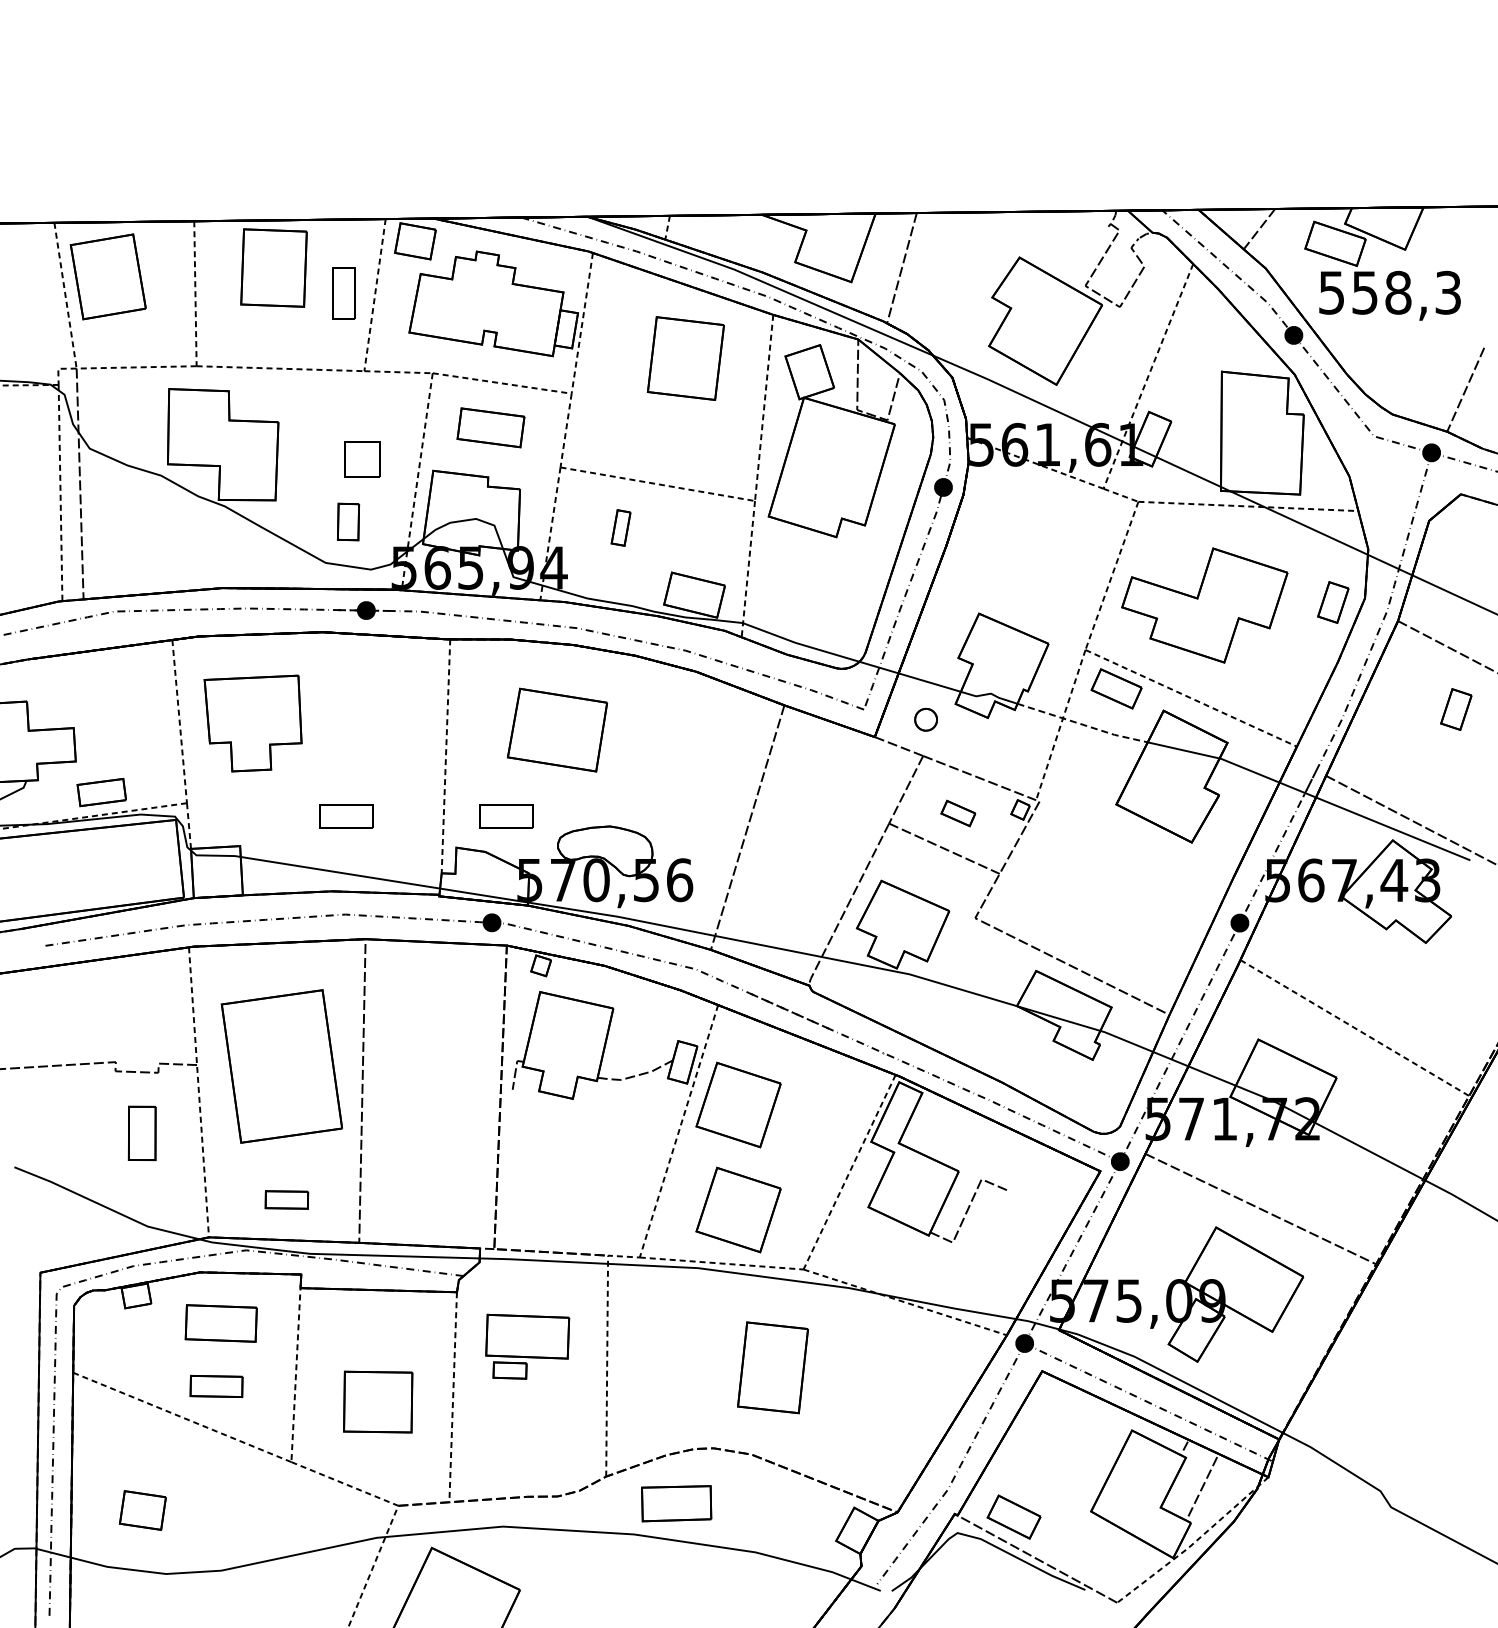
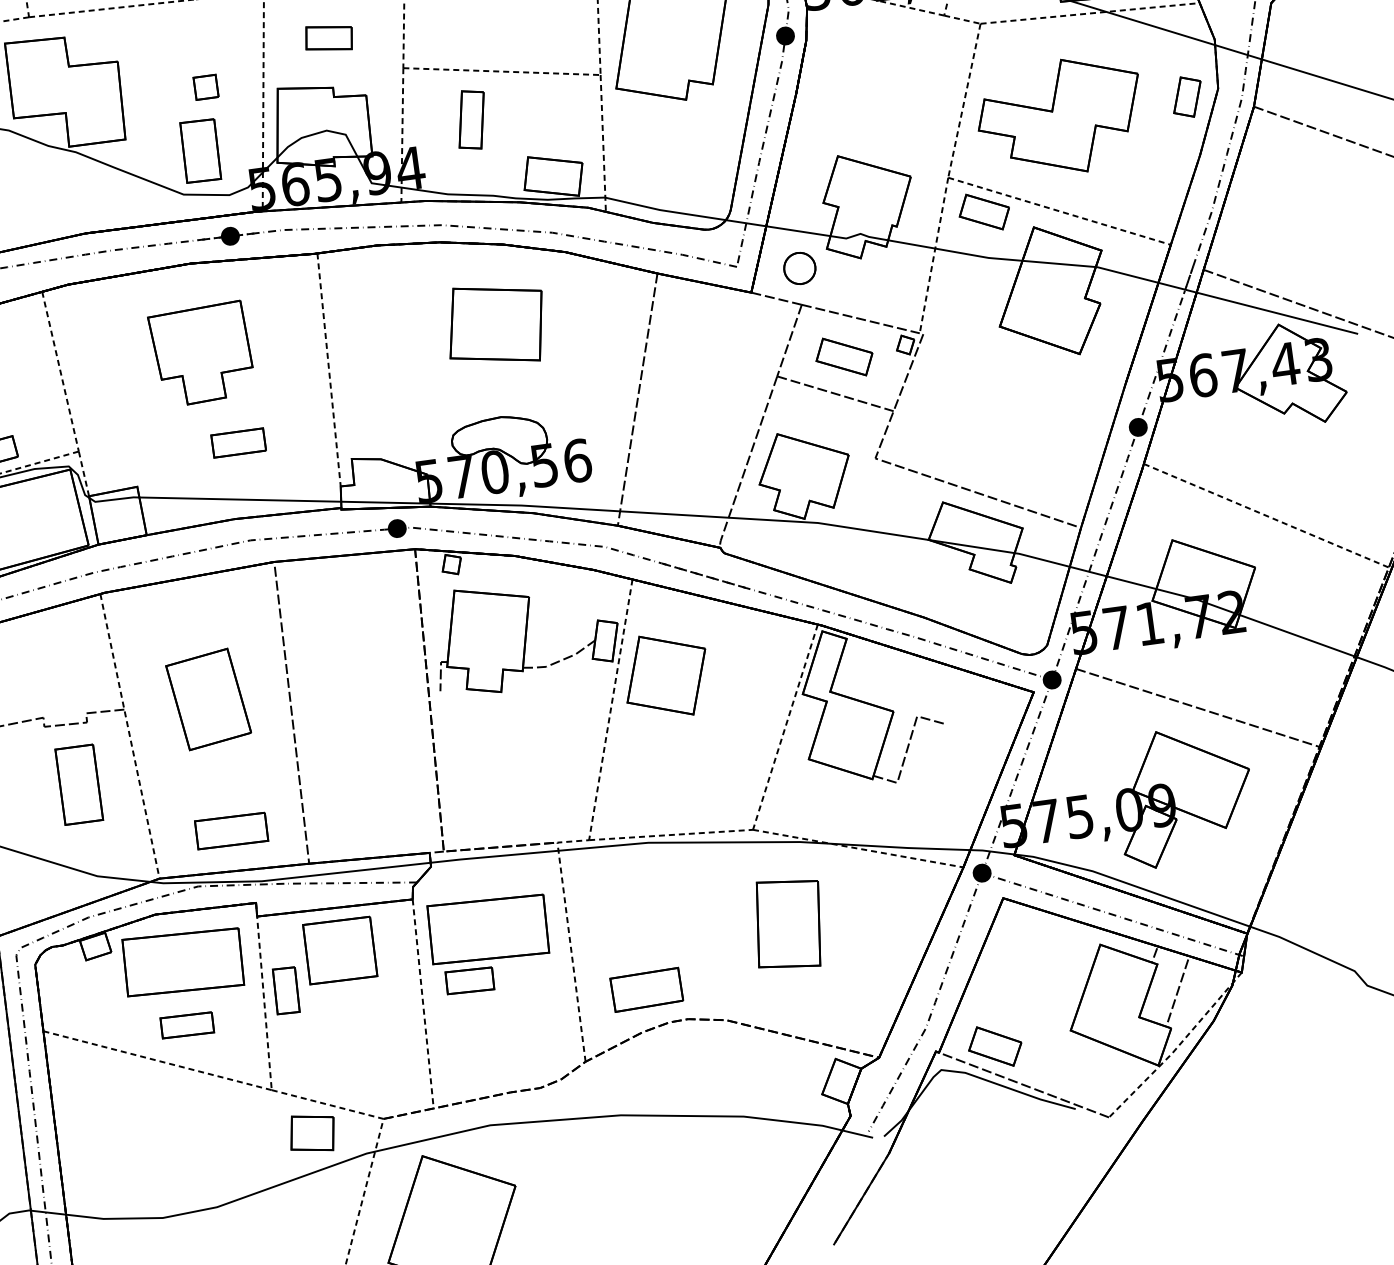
part: (490, 427) -> (328, 38), size x0.71
part: (362, 459) -> (206, 87), size x0.62
part: (348, 521) -> (200, 150), size x1.67
part: (620, 527) -> (470, 119), size x1.67
part: (1456, 709) -> (1323, 186), removed
part: (925, 719) -> (799, 268), size x1.43
part: (252, 723) -> (201, 354), moved
line: (1083, 724) -> (956, 251), dashed -> solid
part: (557, 729) -> (495, 324), moved
part: (958, 813) -> (844, 357), size x1.67
part: (506, 816) -> (397, 421), removed
part: (281, 1066) -> (208, 699), size x0.62
part: (142, 1133) -> (79, 784), size x1.43
part: (286, 1199) -> (231, 830), size x1.67
part: (738, 1209) -> (680, 779), removed
part: (221, 1323) -> (183, 962), size x1.67
part: (527, 1346) -> (489, 943), size x1.43
part: (318, 1365) -> (285, 990), added
part: (772, 1367) -> (788, 923), moved
part: (378, 1401) -> (340, 949), moved
part: (676, 1503) -> (646, 989), moved
part: (142, 1510) -> (312, 1133), moved

